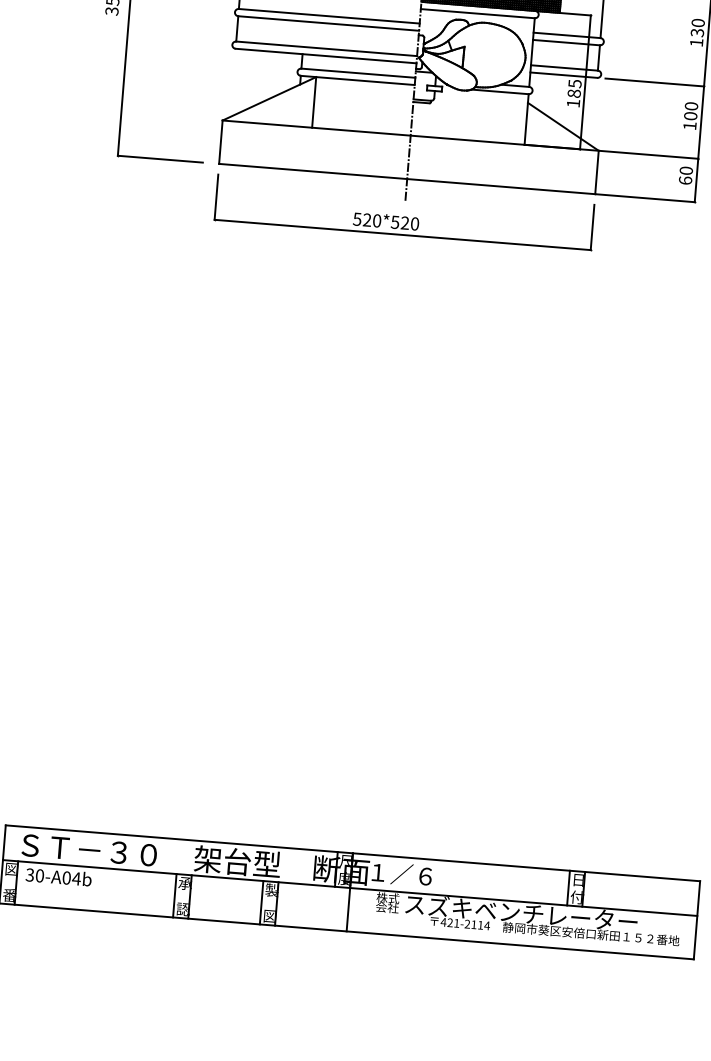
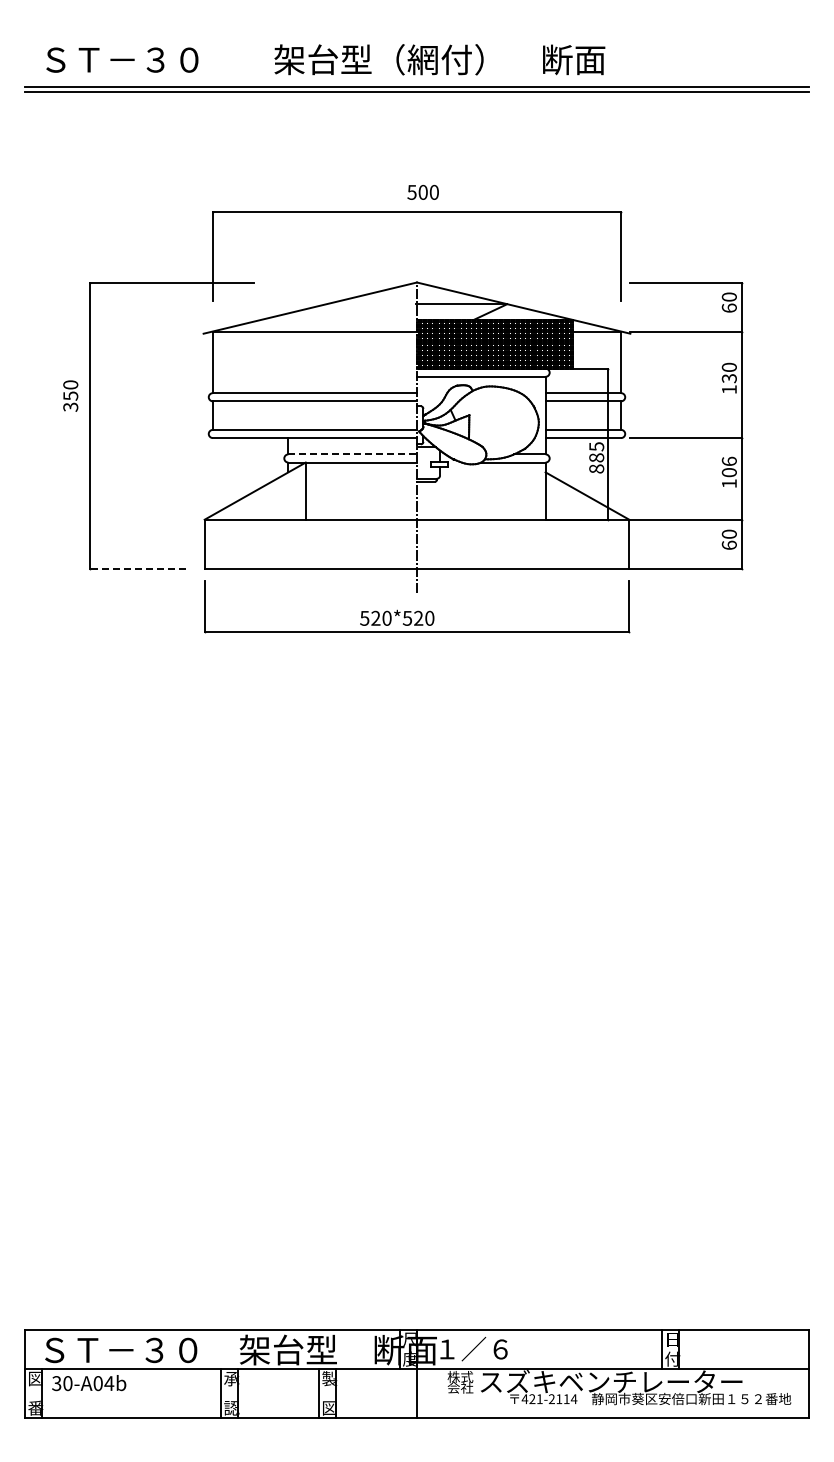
line: (359, 73) -> (353, 454), solid -> dashed
text: (573, 103) -> (596, 468), 185 -> 885
text: (691, 105) -> (729, 460), 100 -> 106
line: (160, 159) -> (138, 568), solid -> dashed

